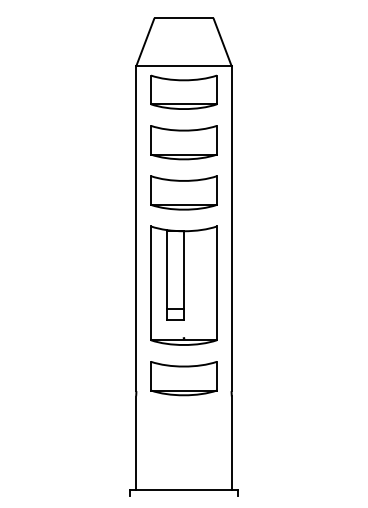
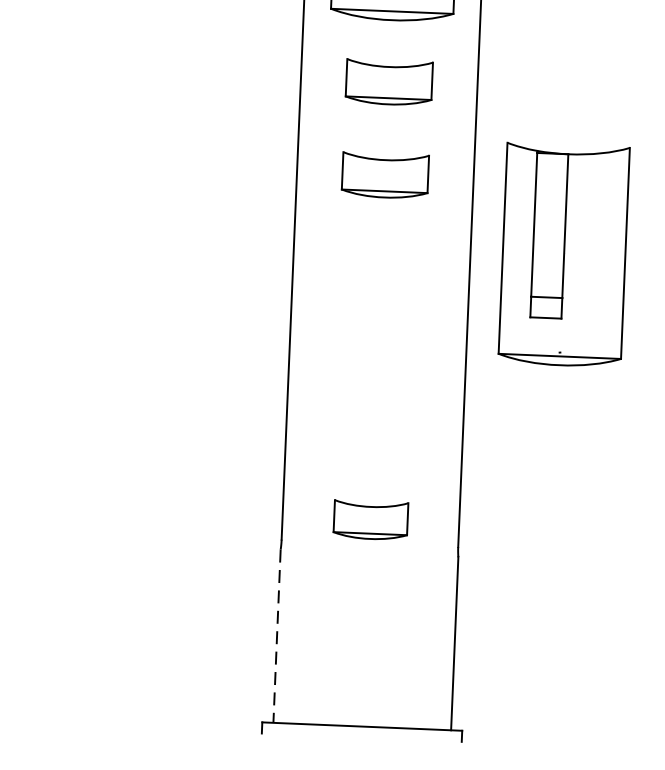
part: (183, 142) -> (388, 82), size x0.7
part: (183, 192) -> (384, 174), size x0.7
part: (183, 285) -> (563, 254), moved
part: (183, 378) -> (370, 519), size x0.6
line: (136, 443) -> (277, 636), solid -> dashed

